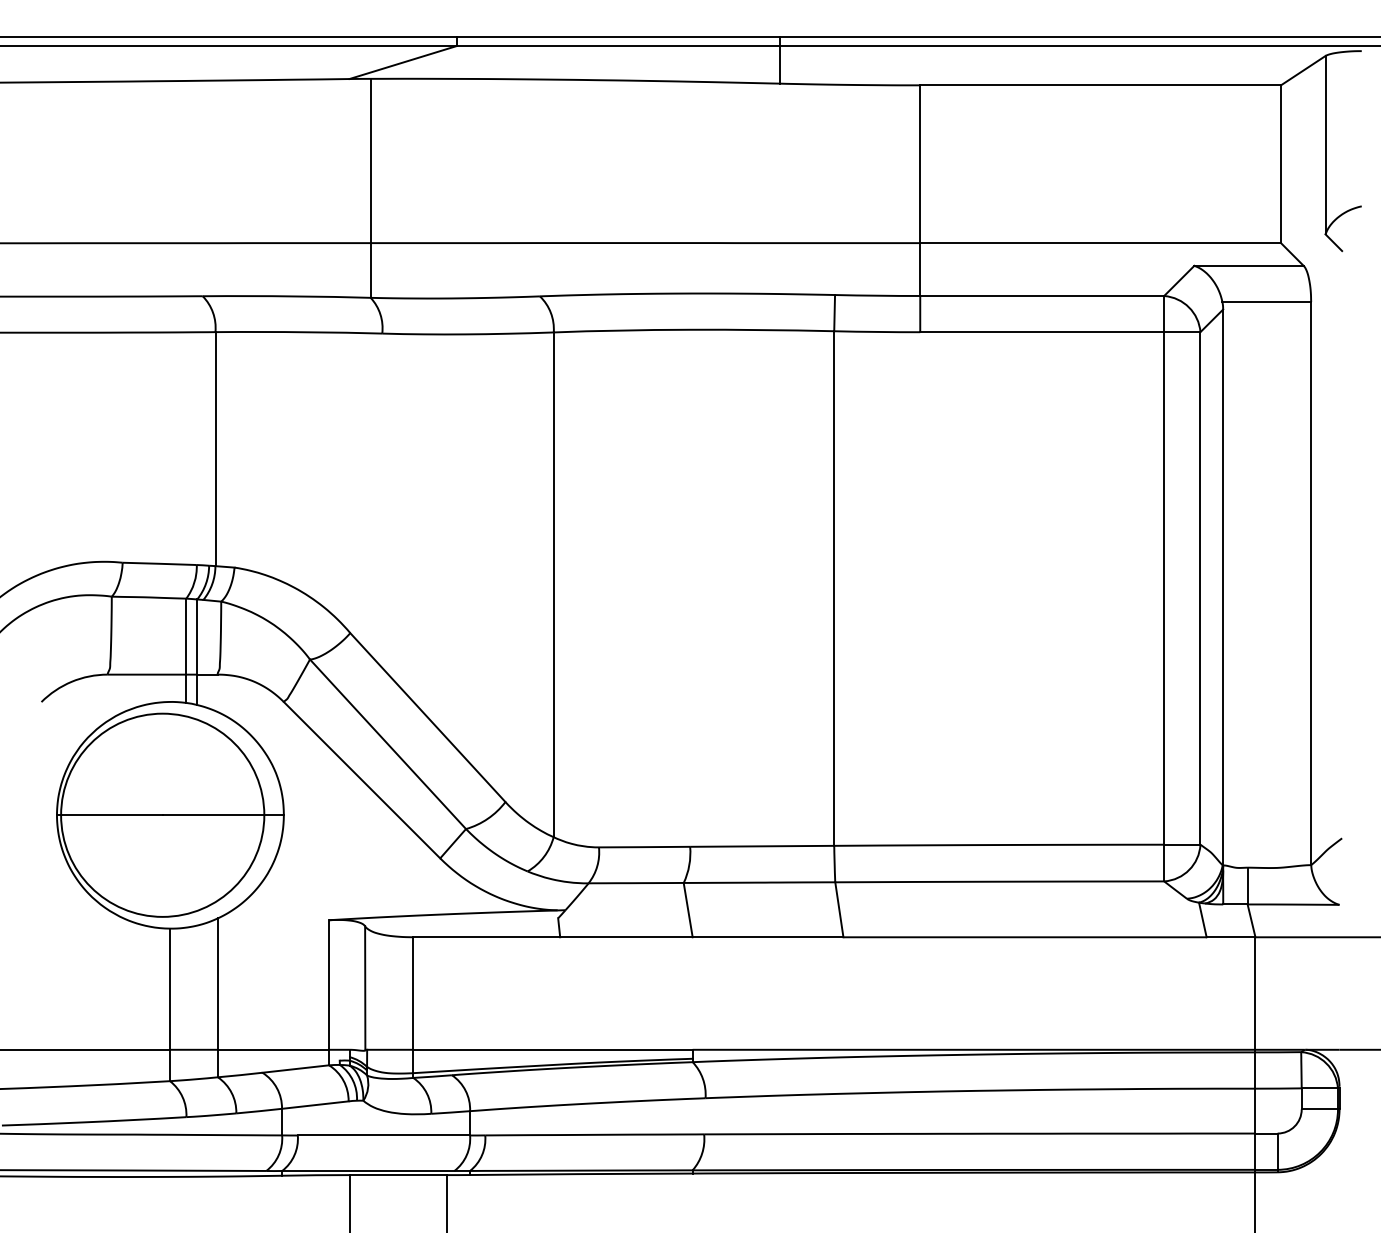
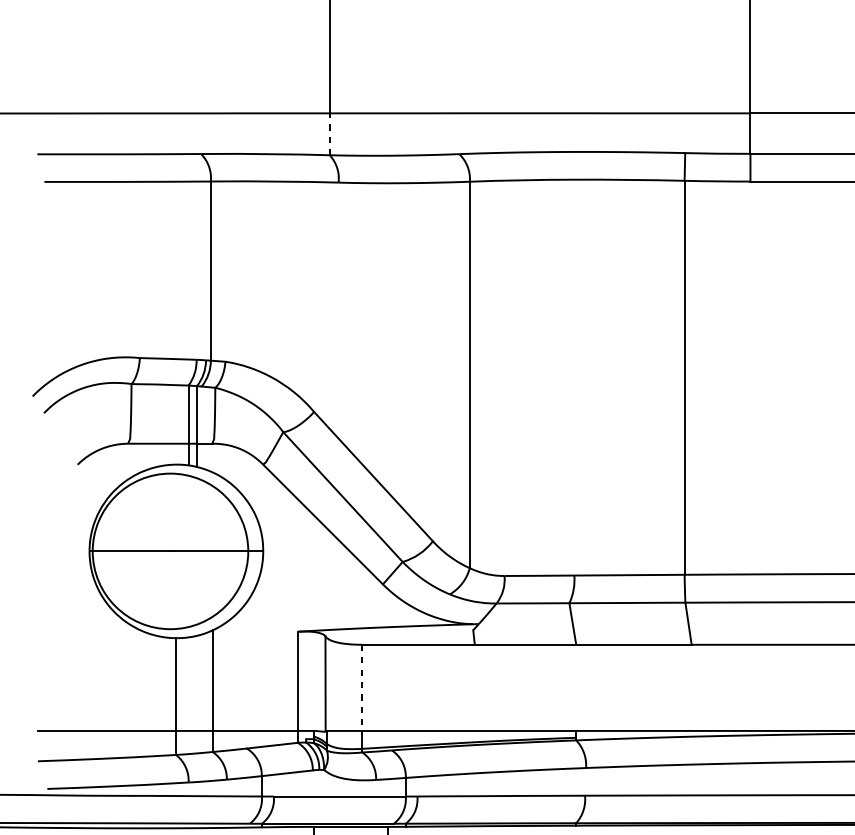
line: (370, 270) -> (329, 134), solid -> dashed
line: (413, 994) -> (362, 688), solid -> dashed

